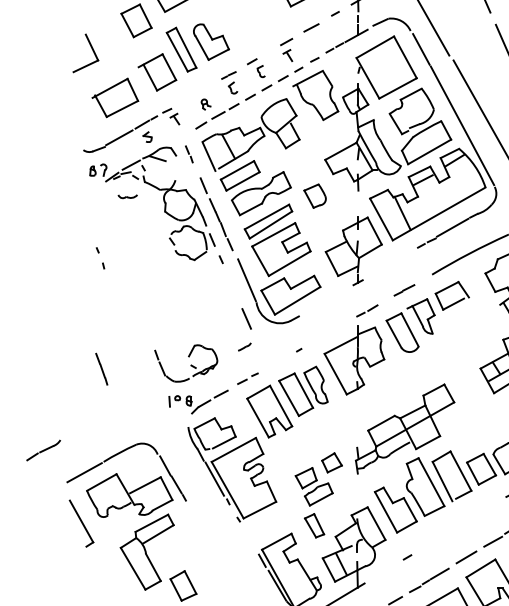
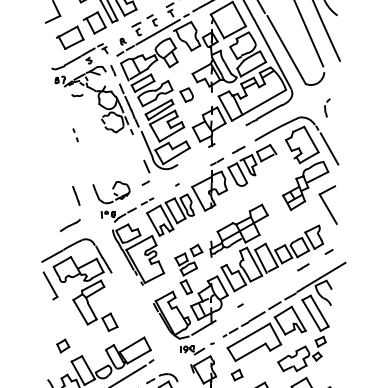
line: (266, 88) -> (158, 32), dashed -> solid
part: (100, 258) -> (75, 135), moved
line: (102, 368) -> (76, 195), moved
line: (43, 450) -> (70, 225), moved

